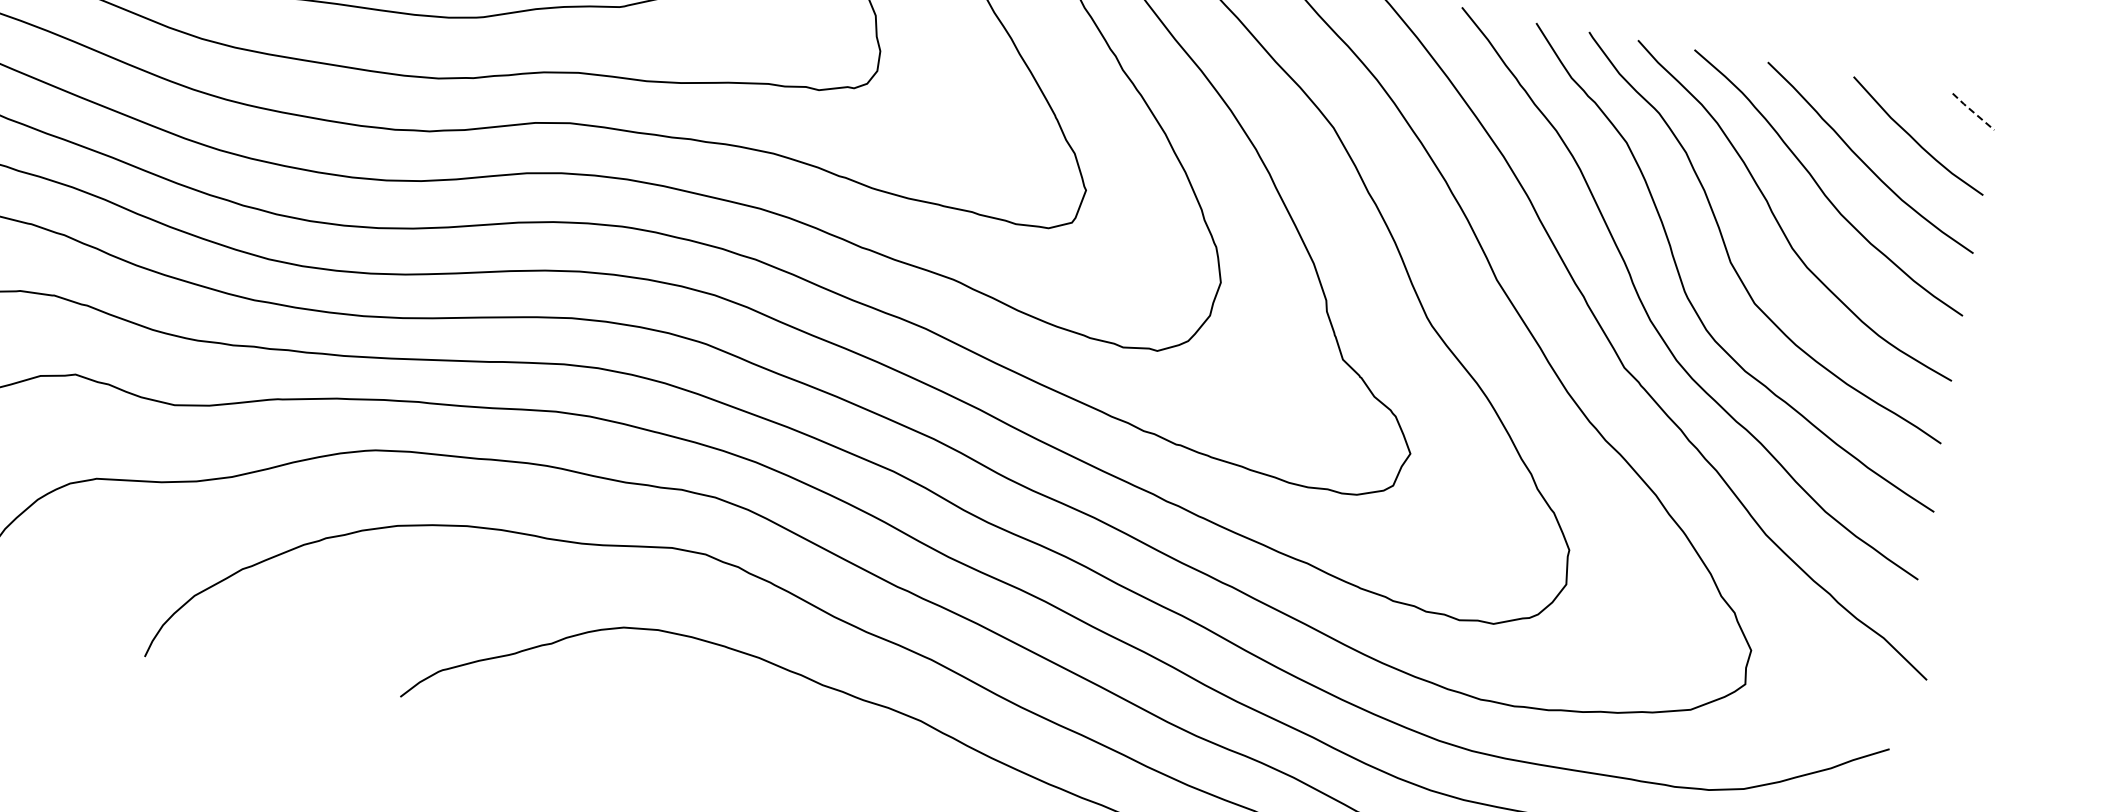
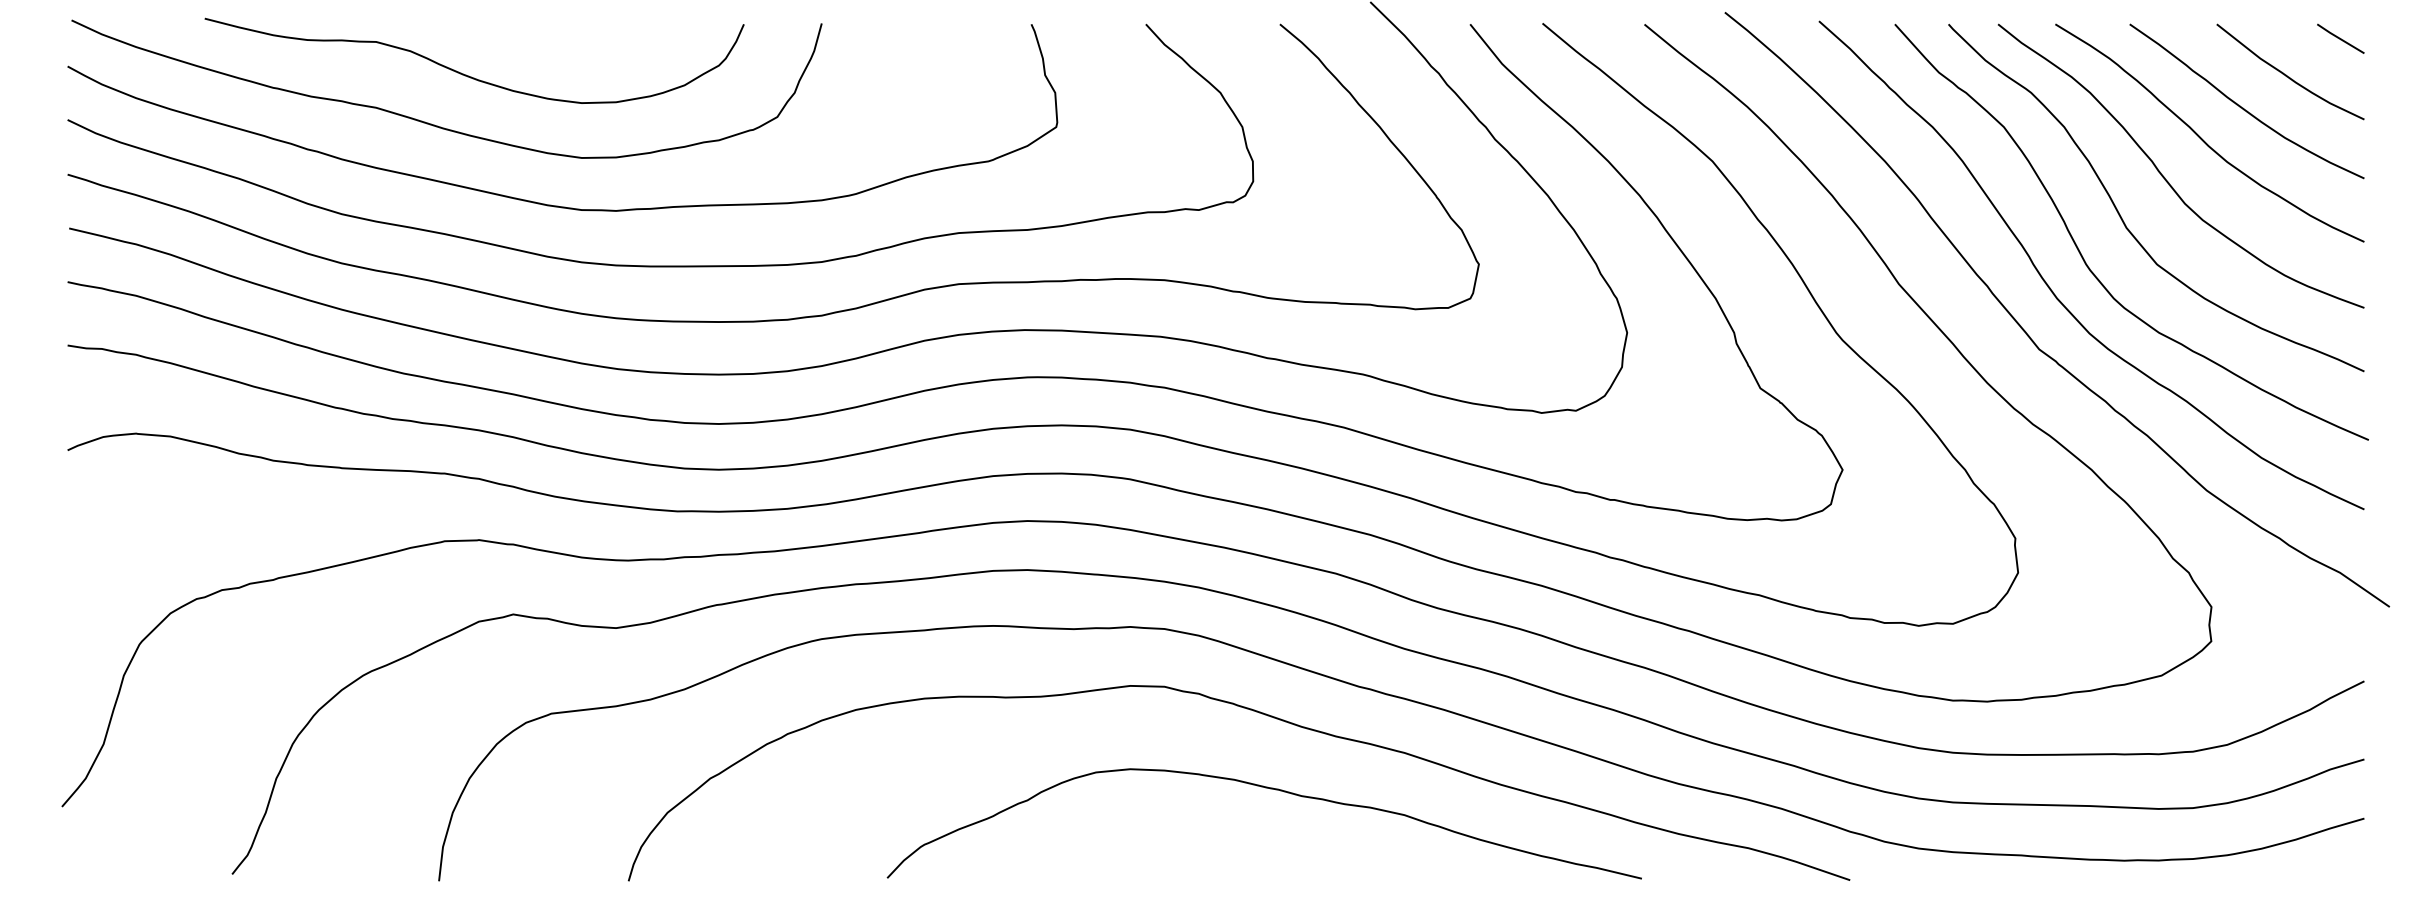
line: (1973, 112) -> (2340, 39), dashed -> solid

